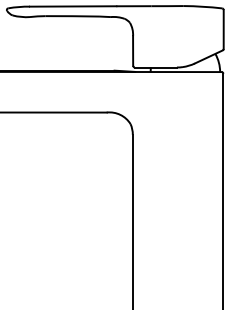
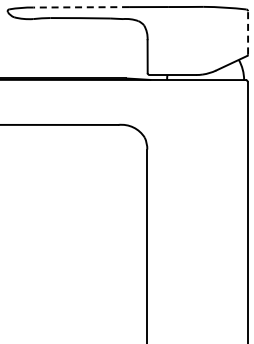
line: (73, 6) -> (81, 7), solid -> dashed
line: (224, 29) -> (248, 32), solid -> dashed

